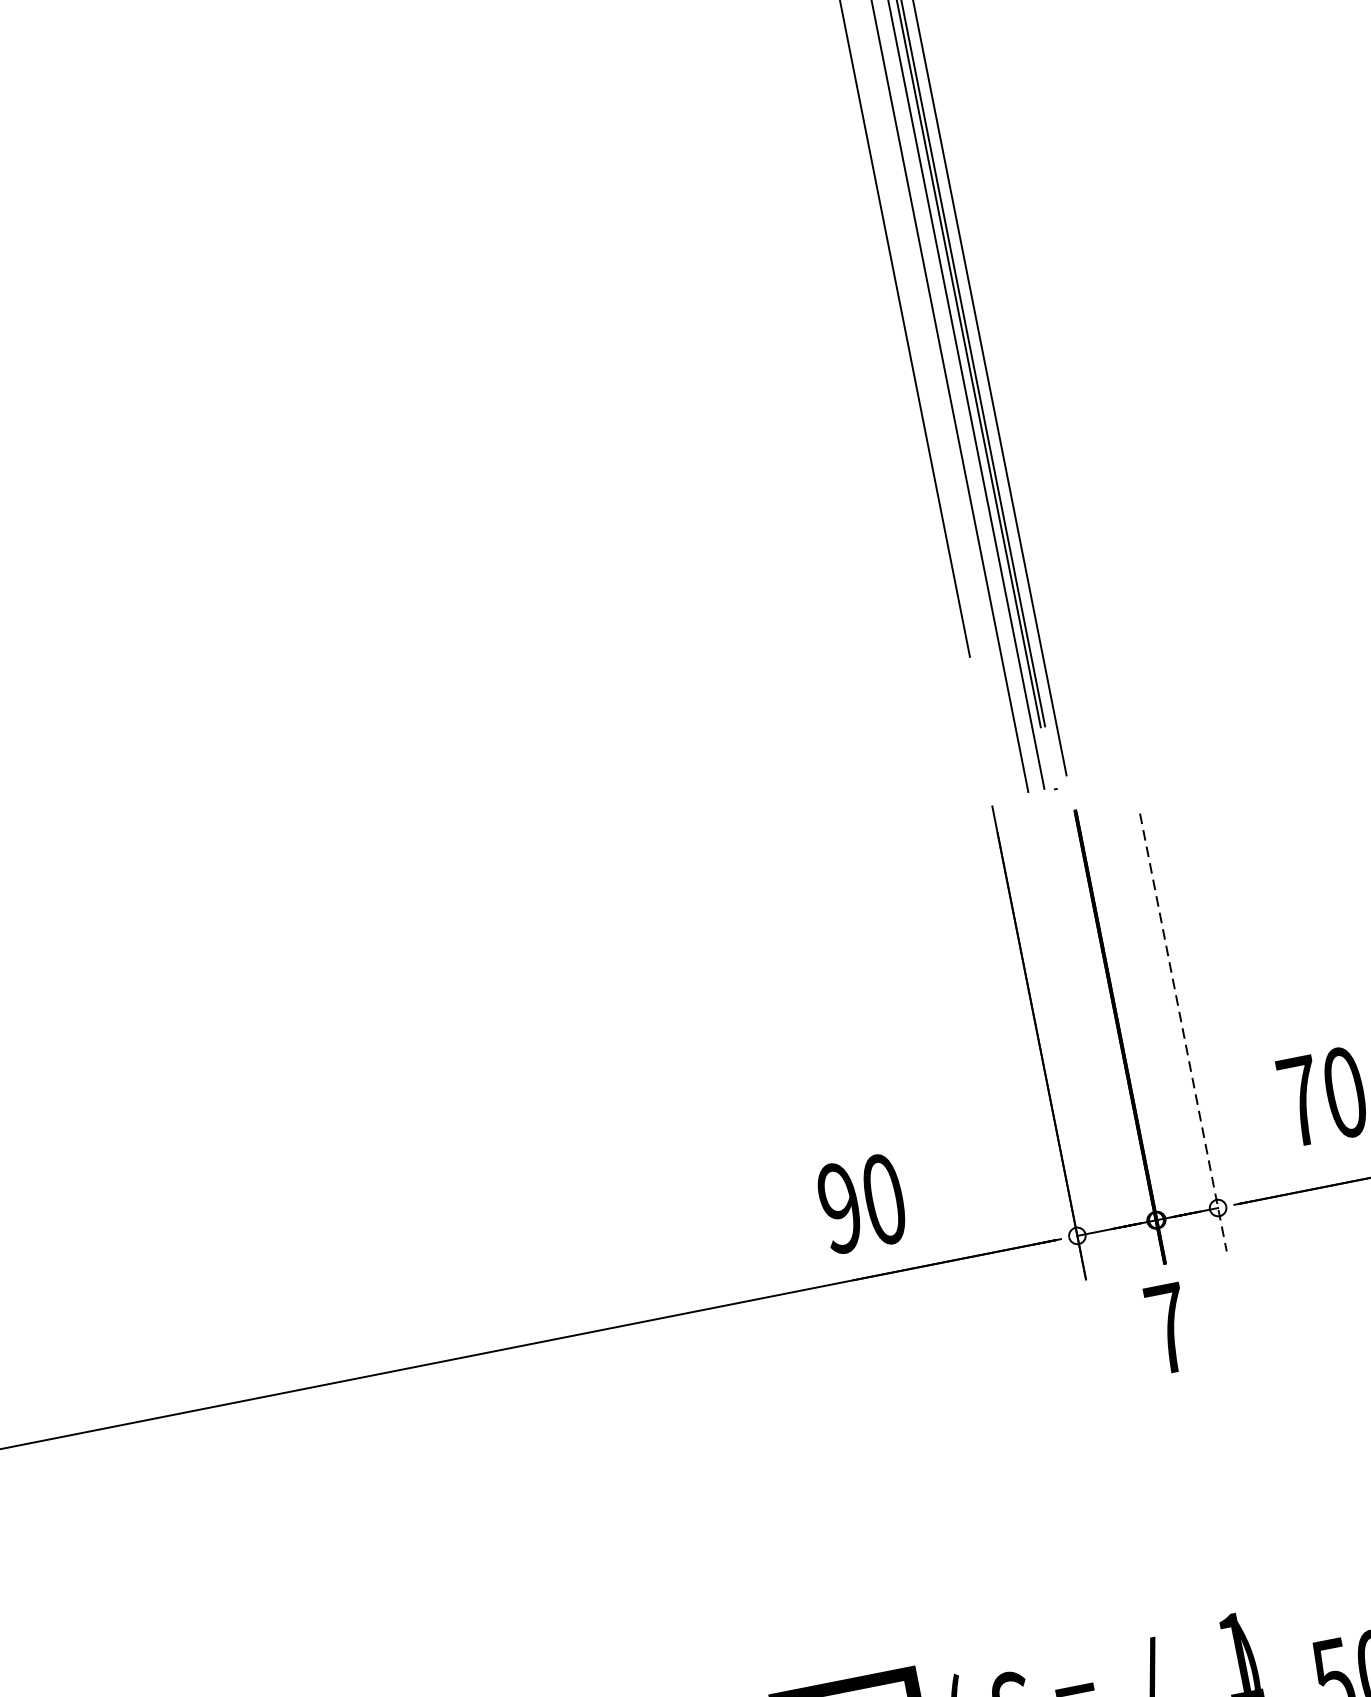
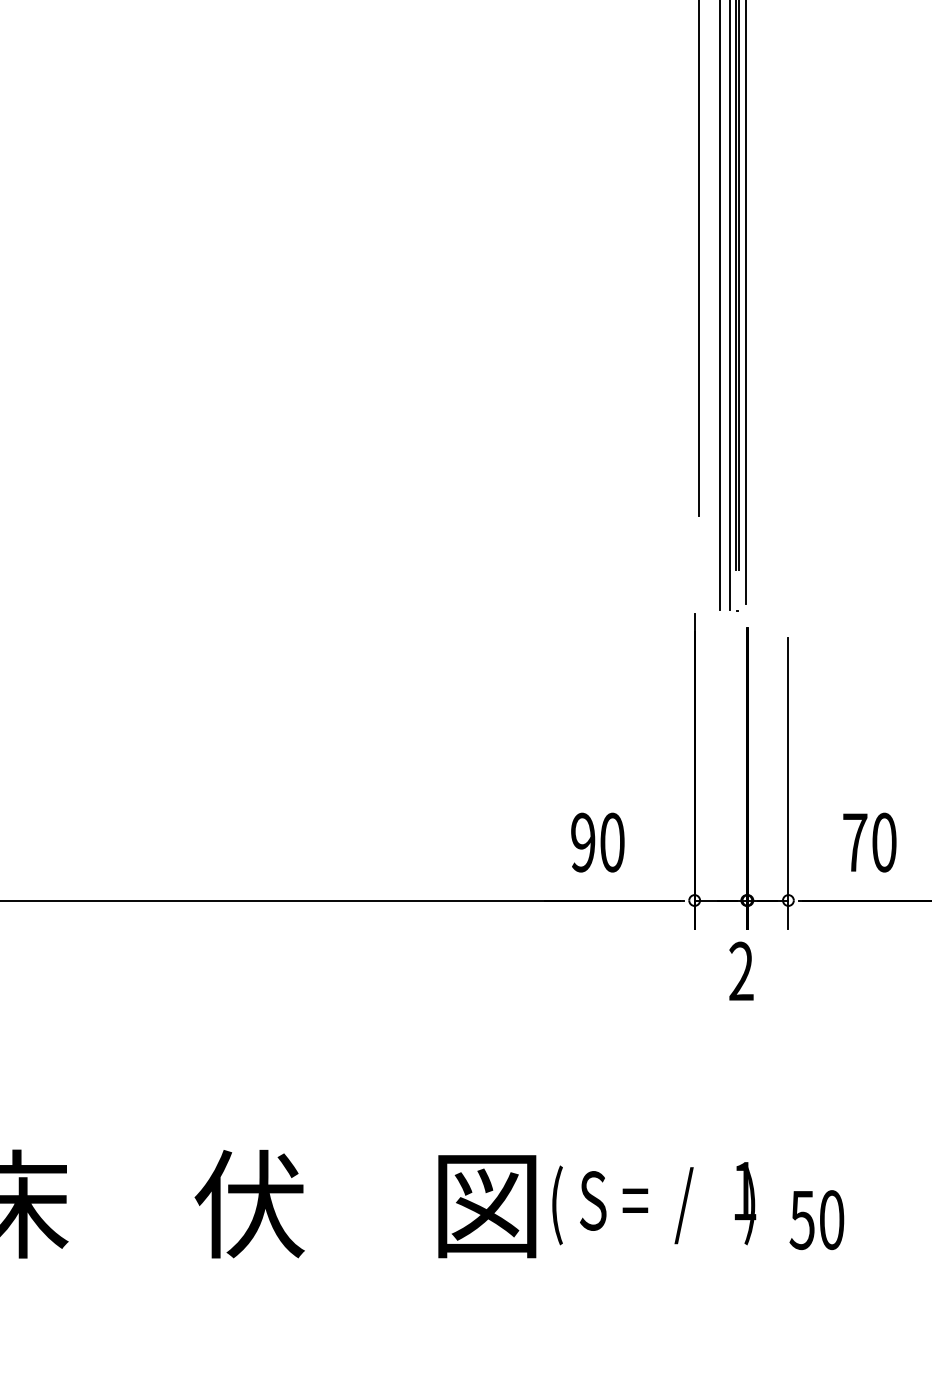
line: (1183, 1032) -> (788, 783), dashed -> solid
text: (861, 1203) -> (597, 842), moved
text: (1168, 1327) -> (741, 970), 7 -> 2

